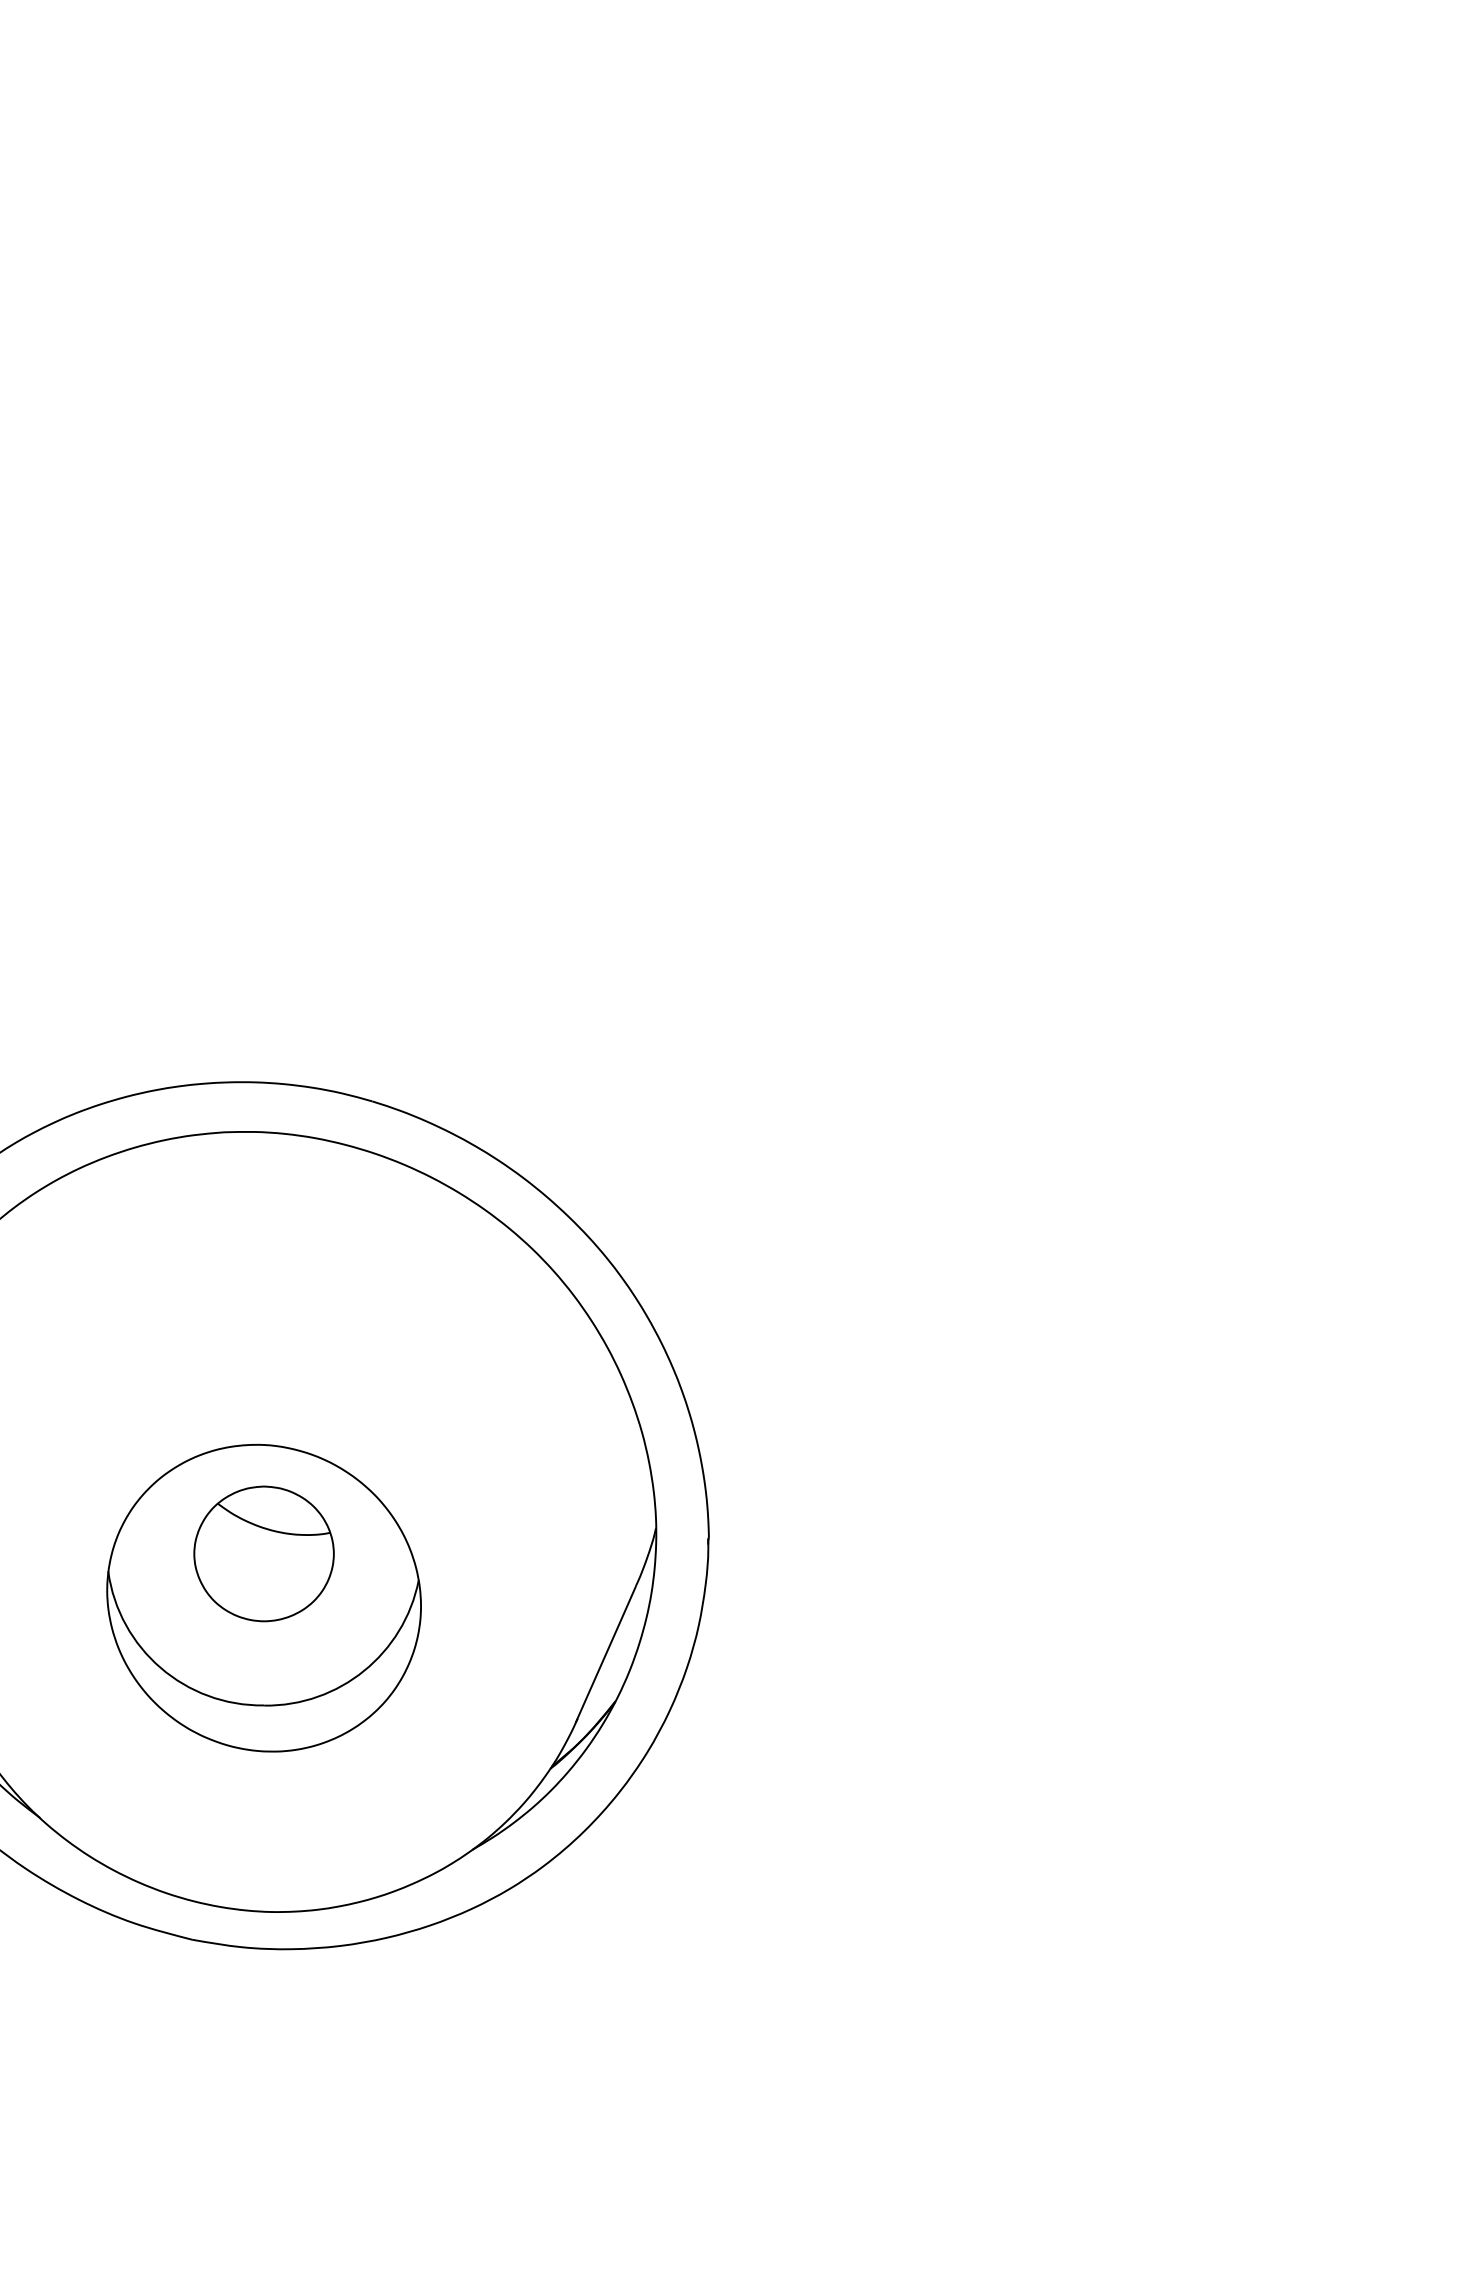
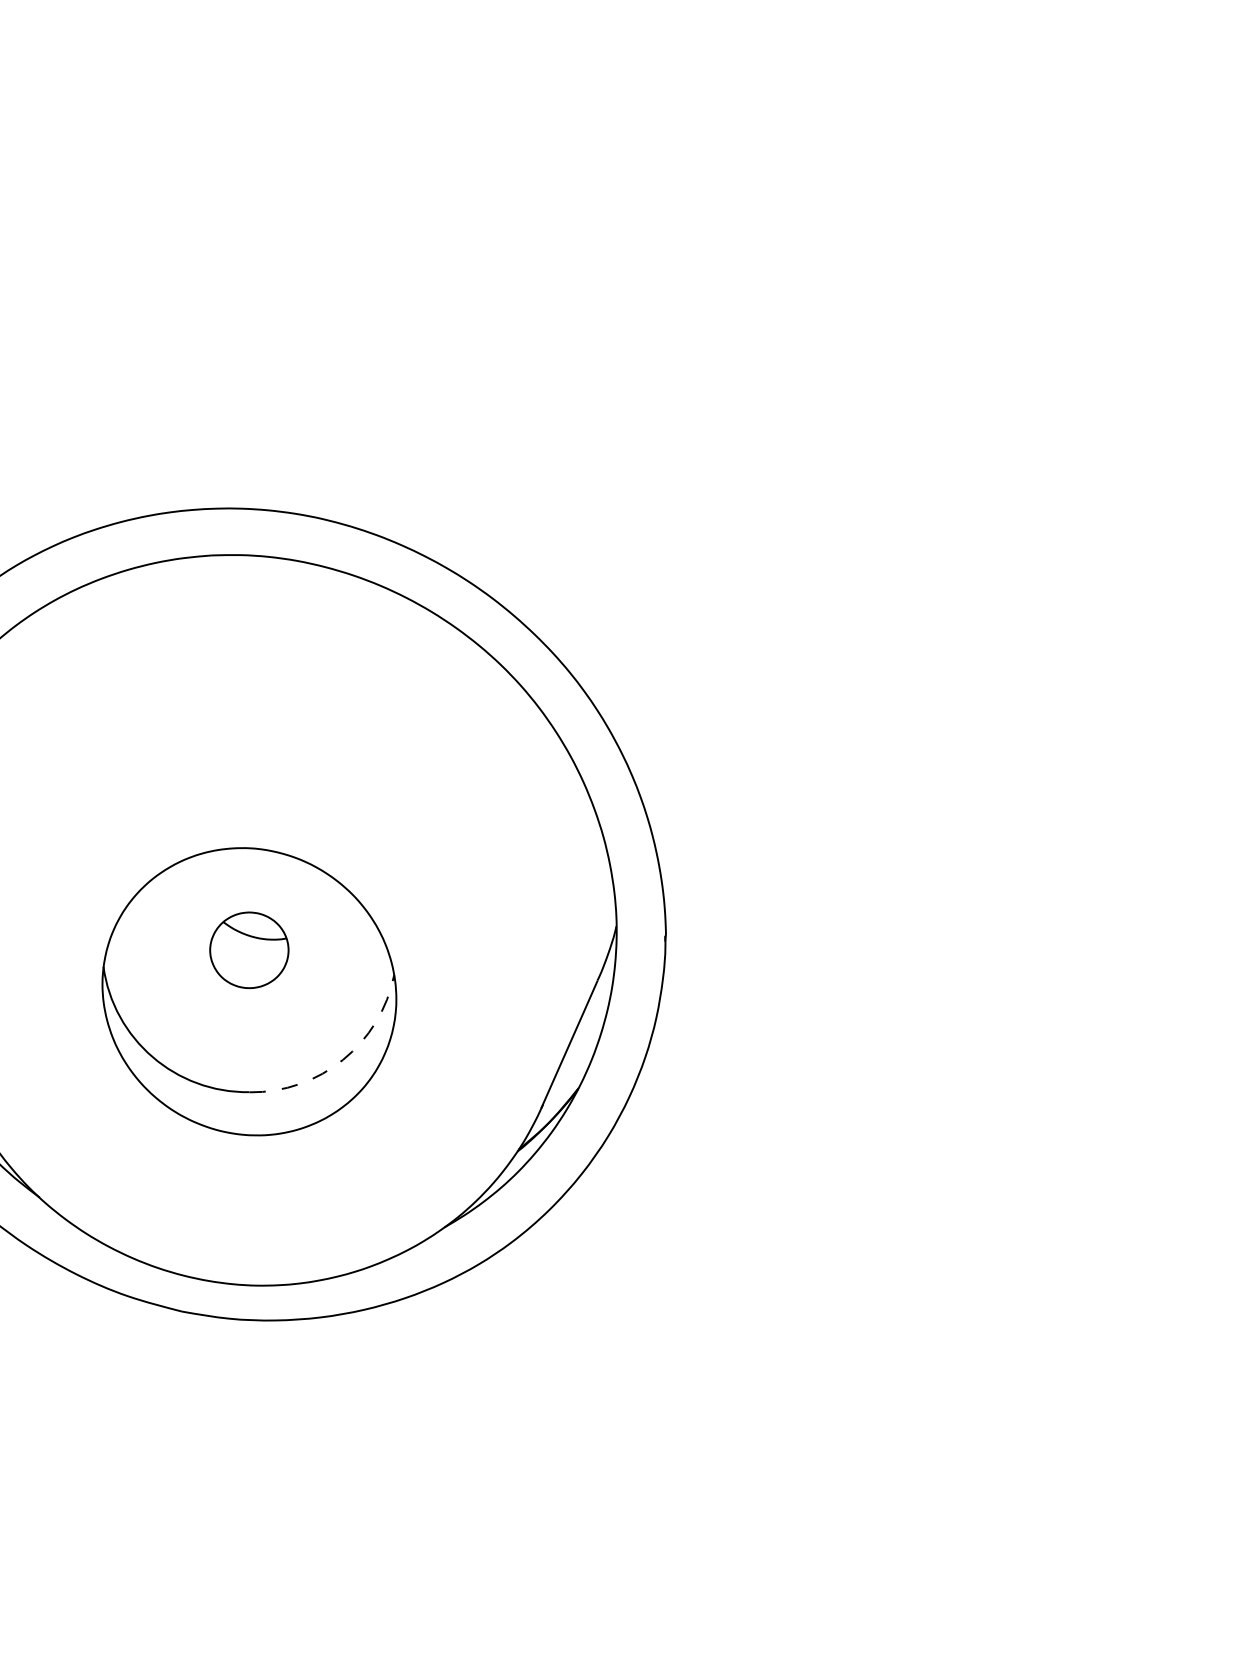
part: (263, 1553) -> (248, 949), size x0.6
arc: (364, 1670) -> (343, 1059), solid -> dashed

